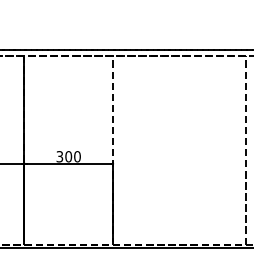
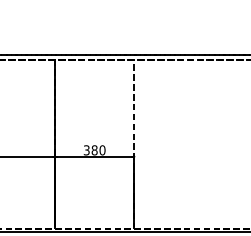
text: (68, 156) -> (94, 150), 300 -> 380

